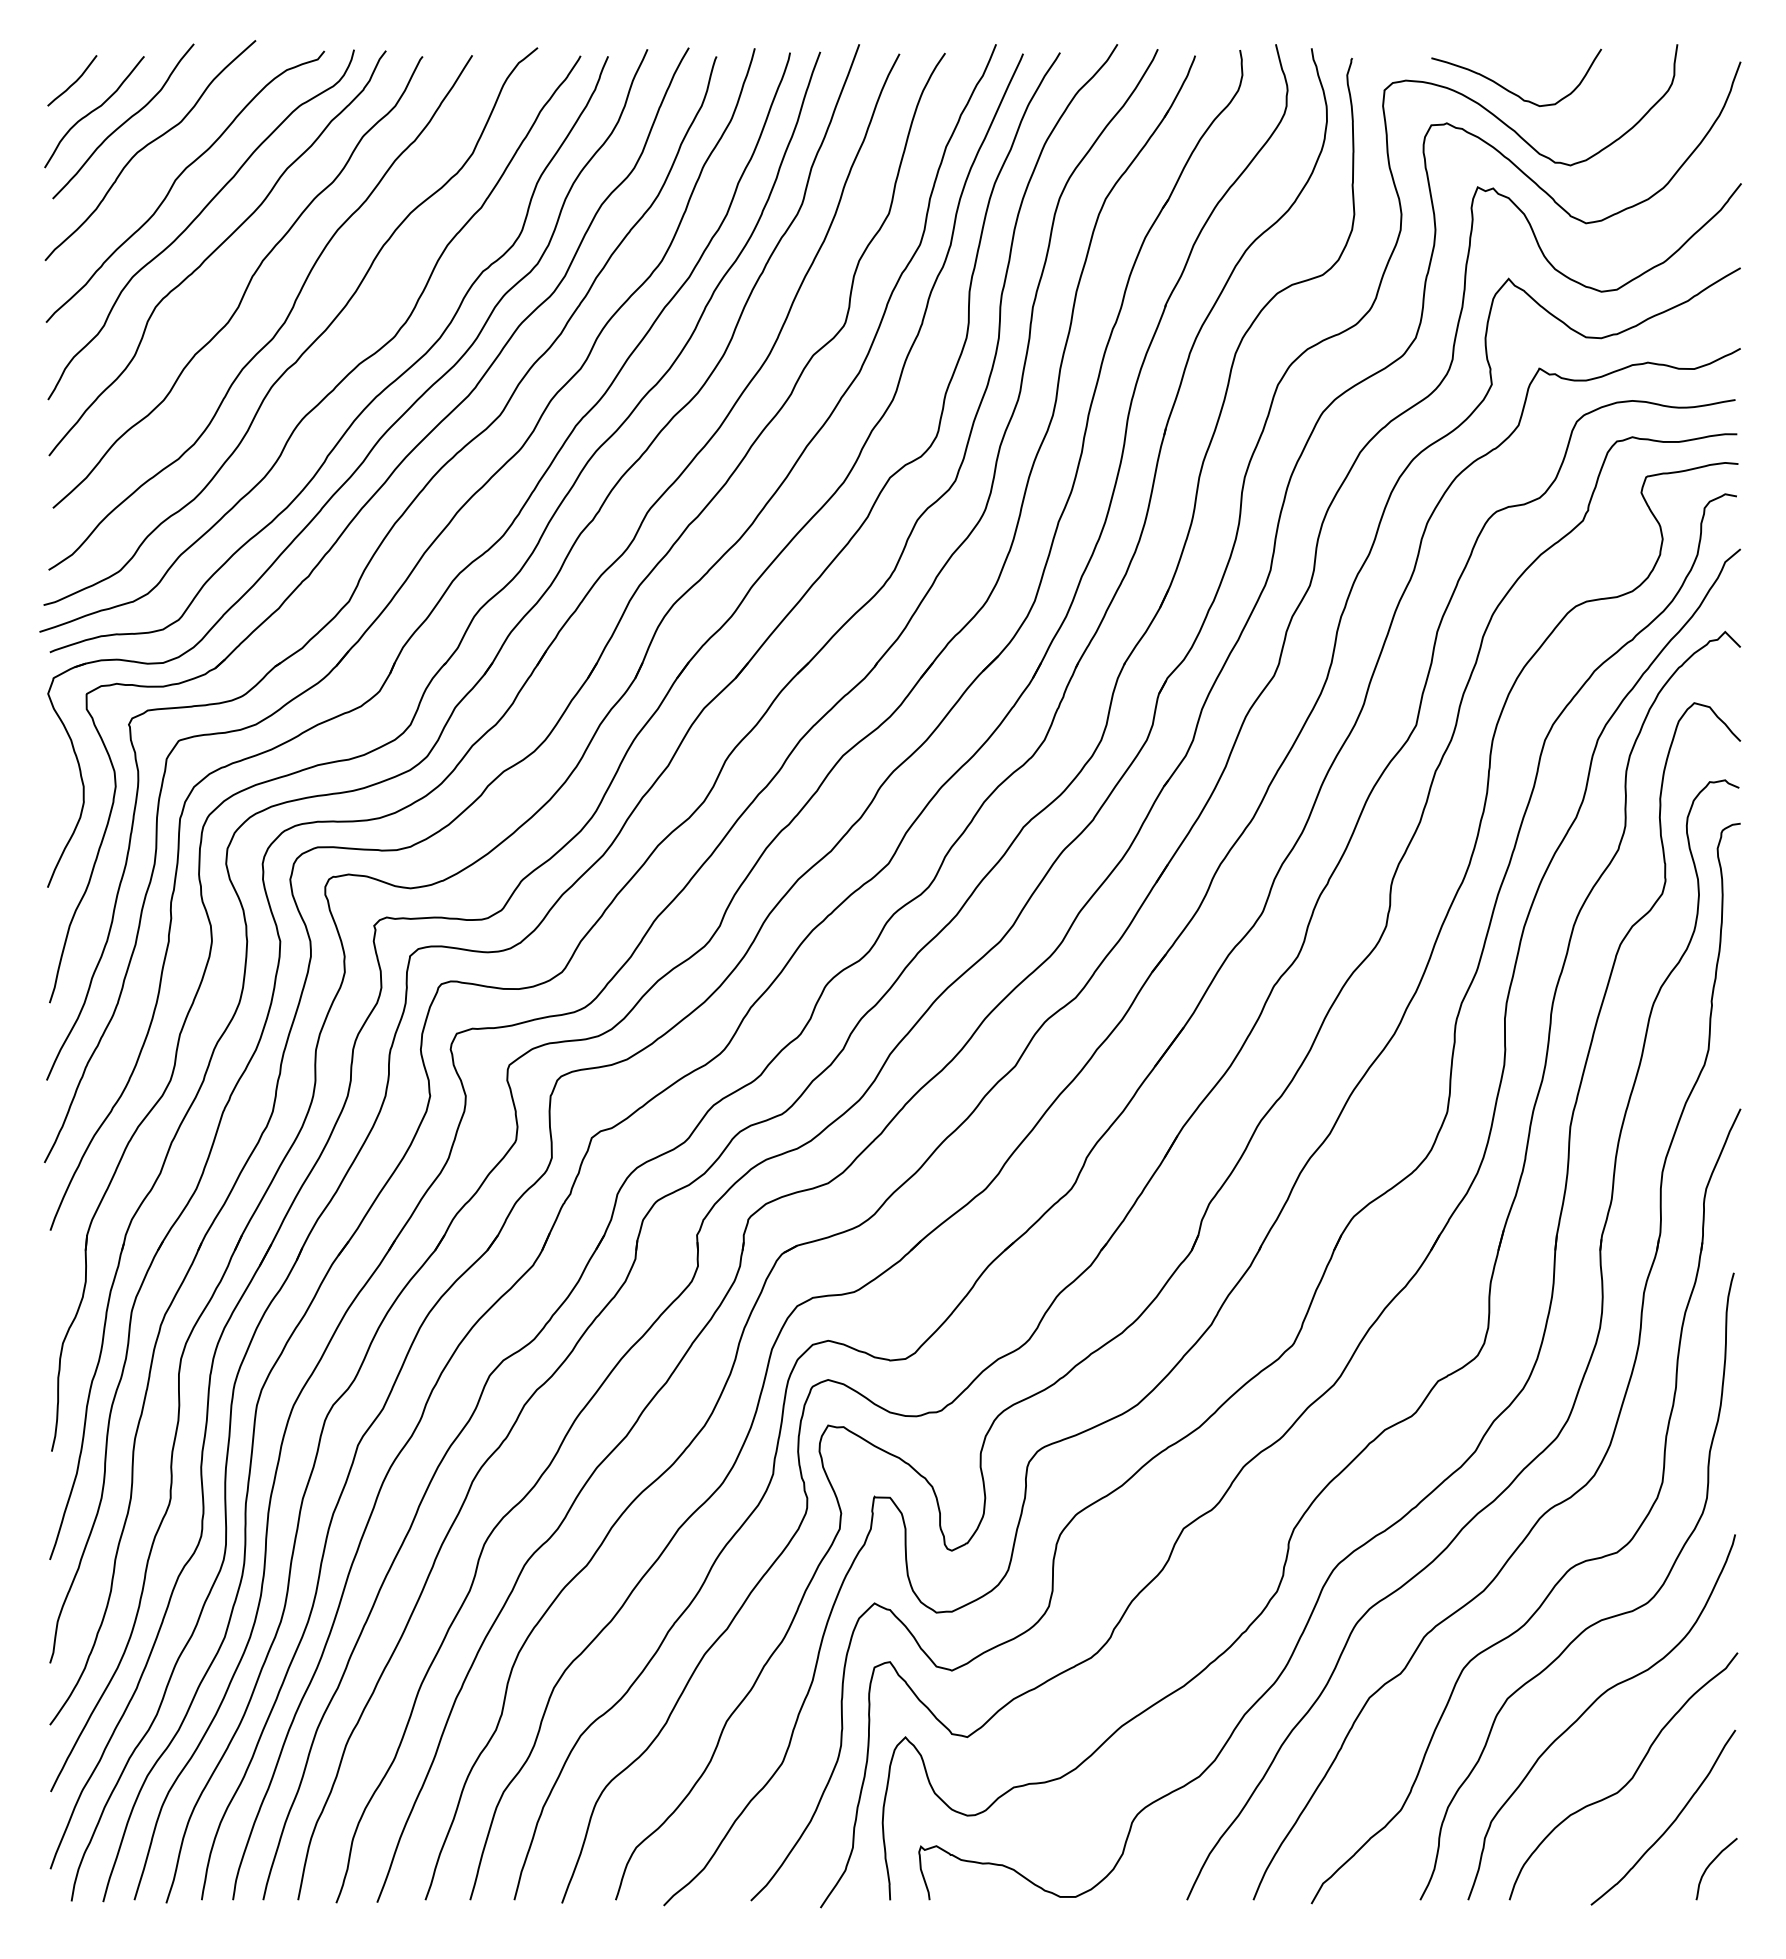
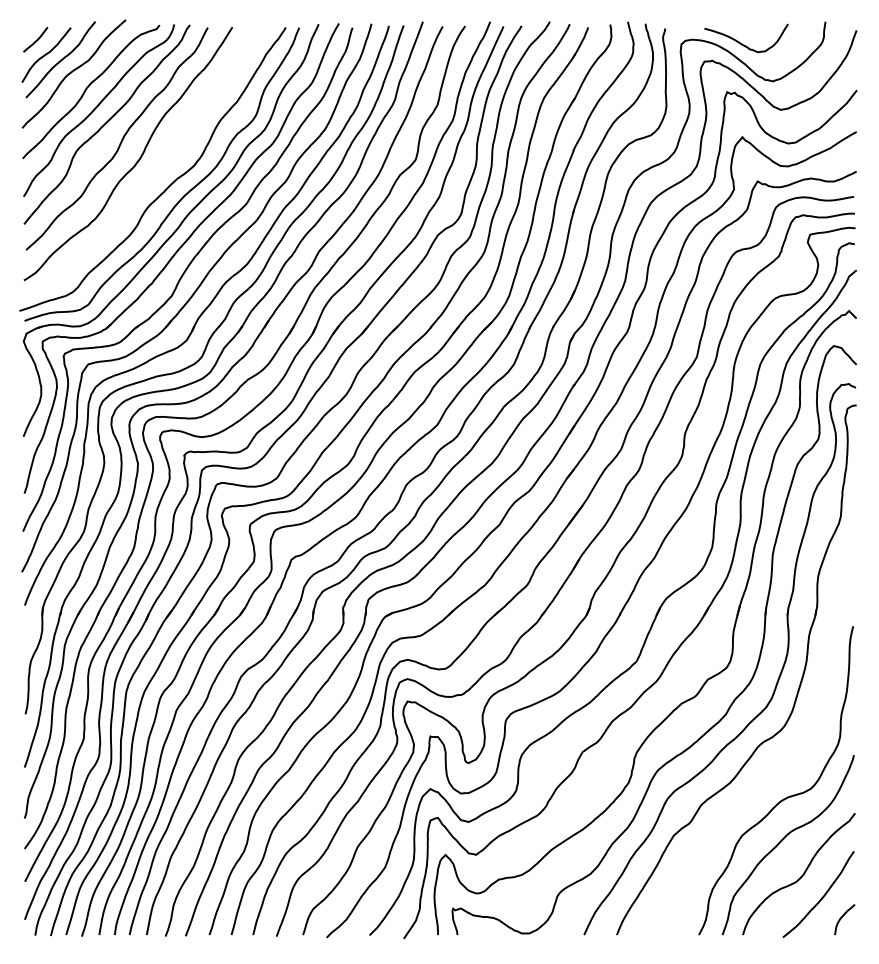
curve: (313, 338) -> (154, 166), removed
part: (1573, 1563) -> (774, 769), removed

